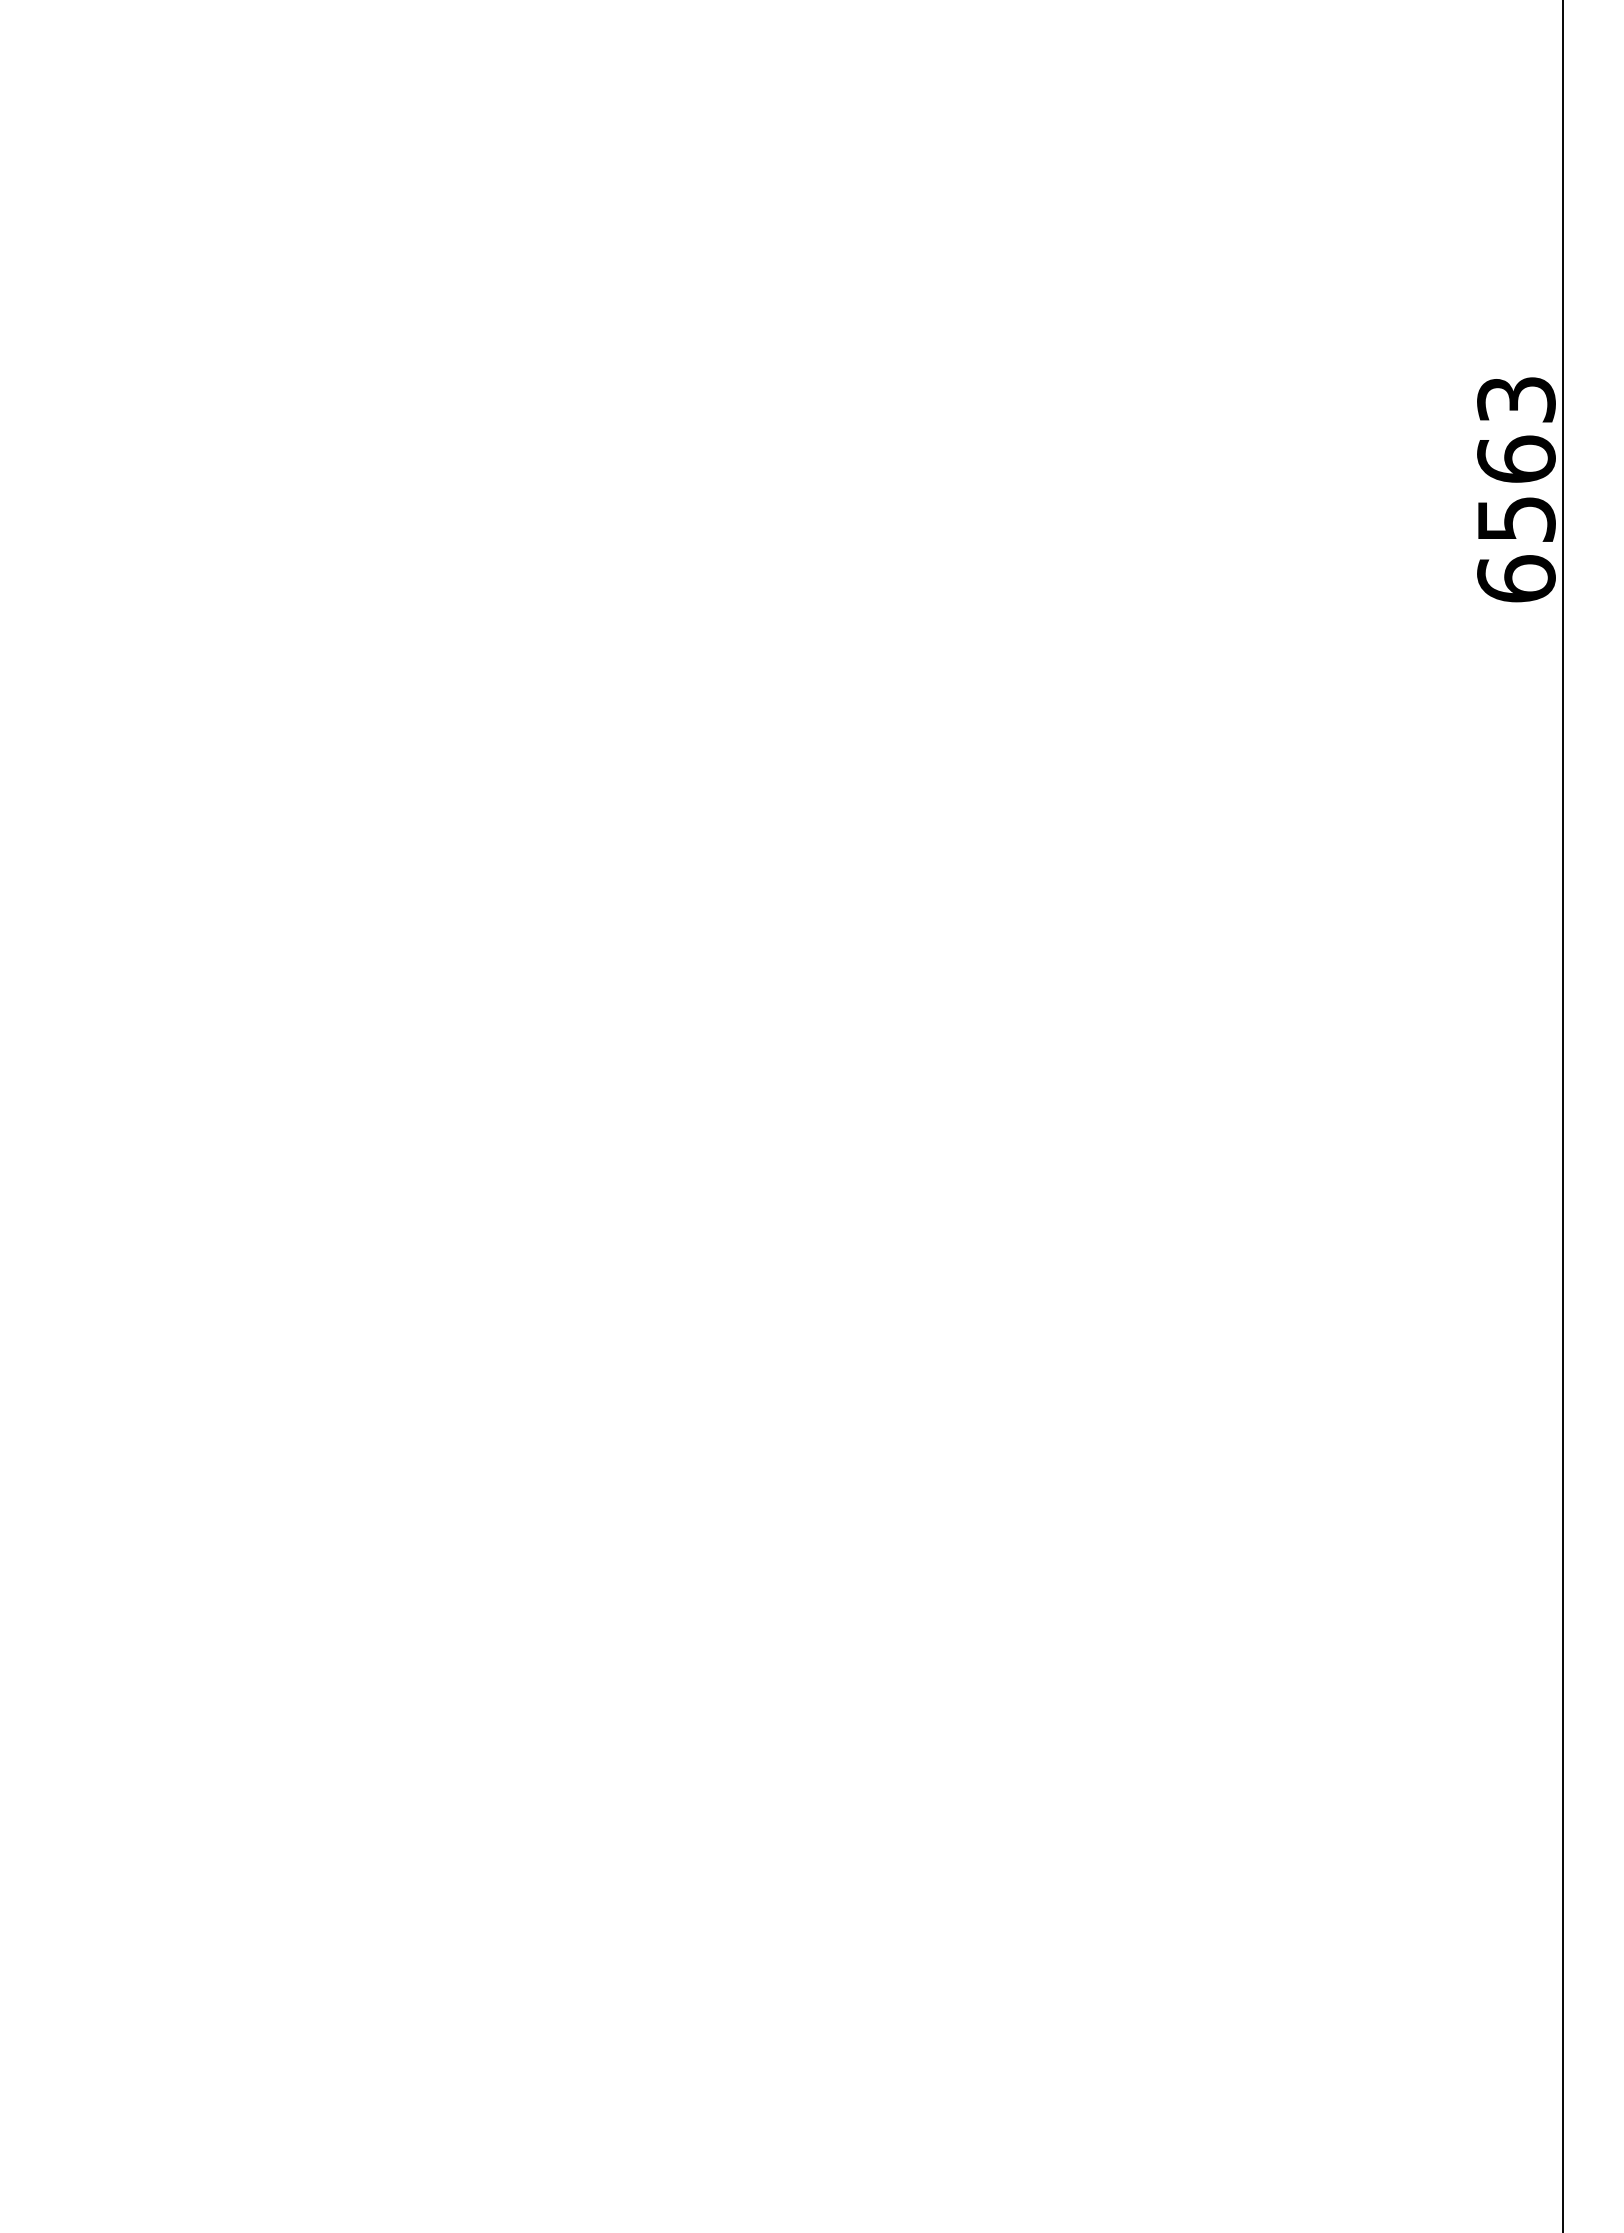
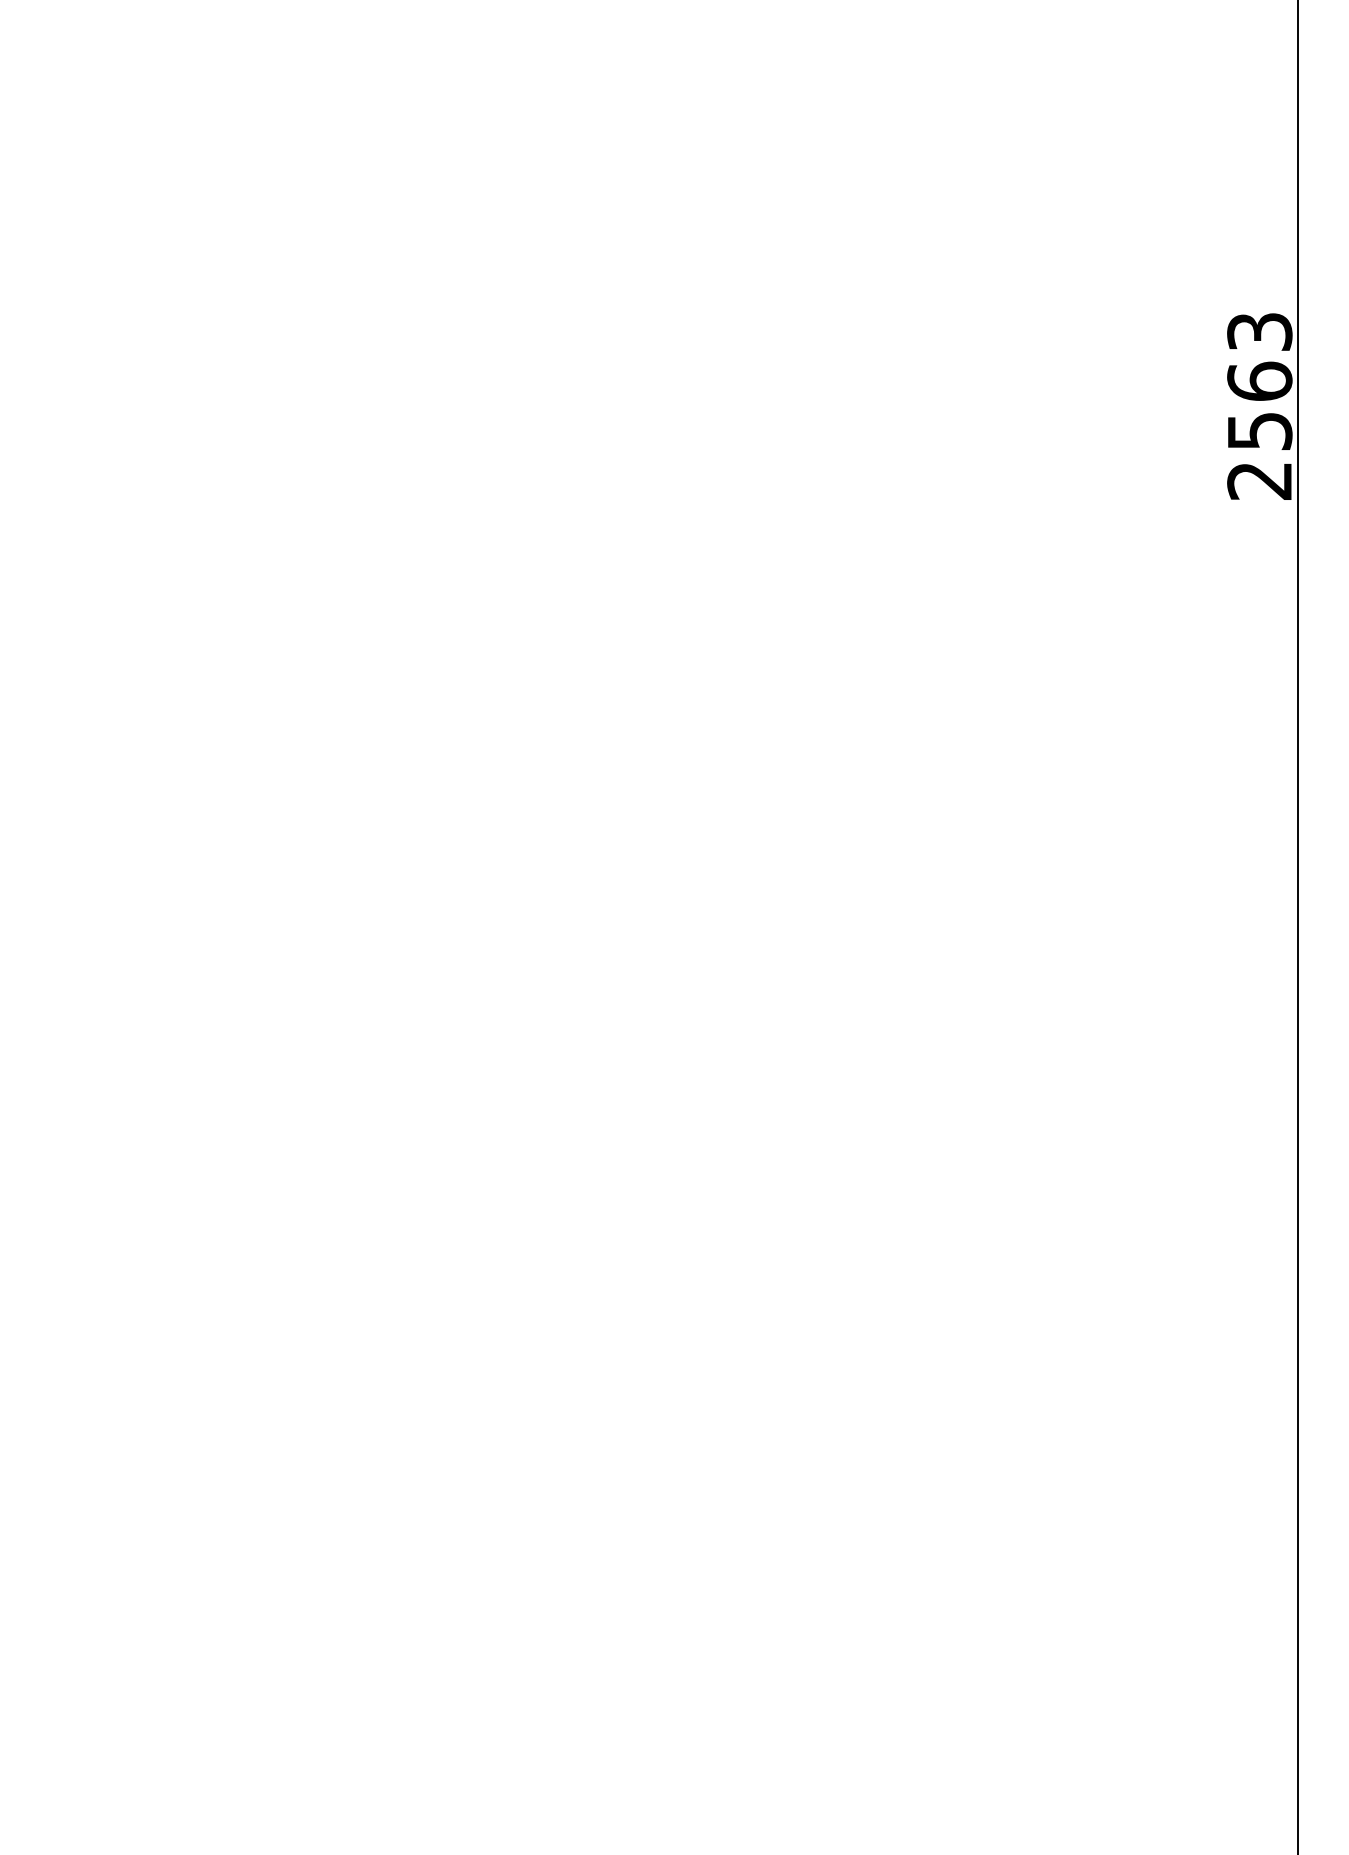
text: (1516, 578) -> (1259, 480), 6563 -> 2563

